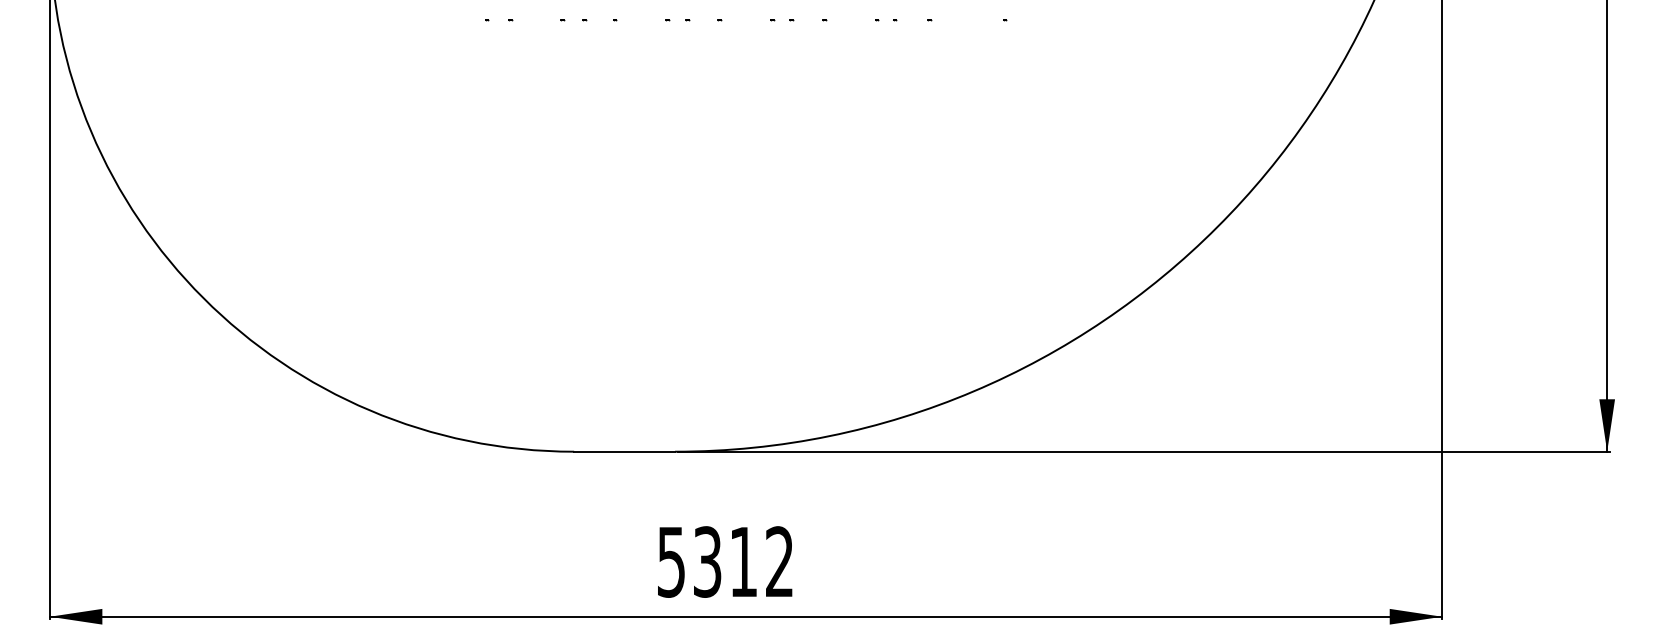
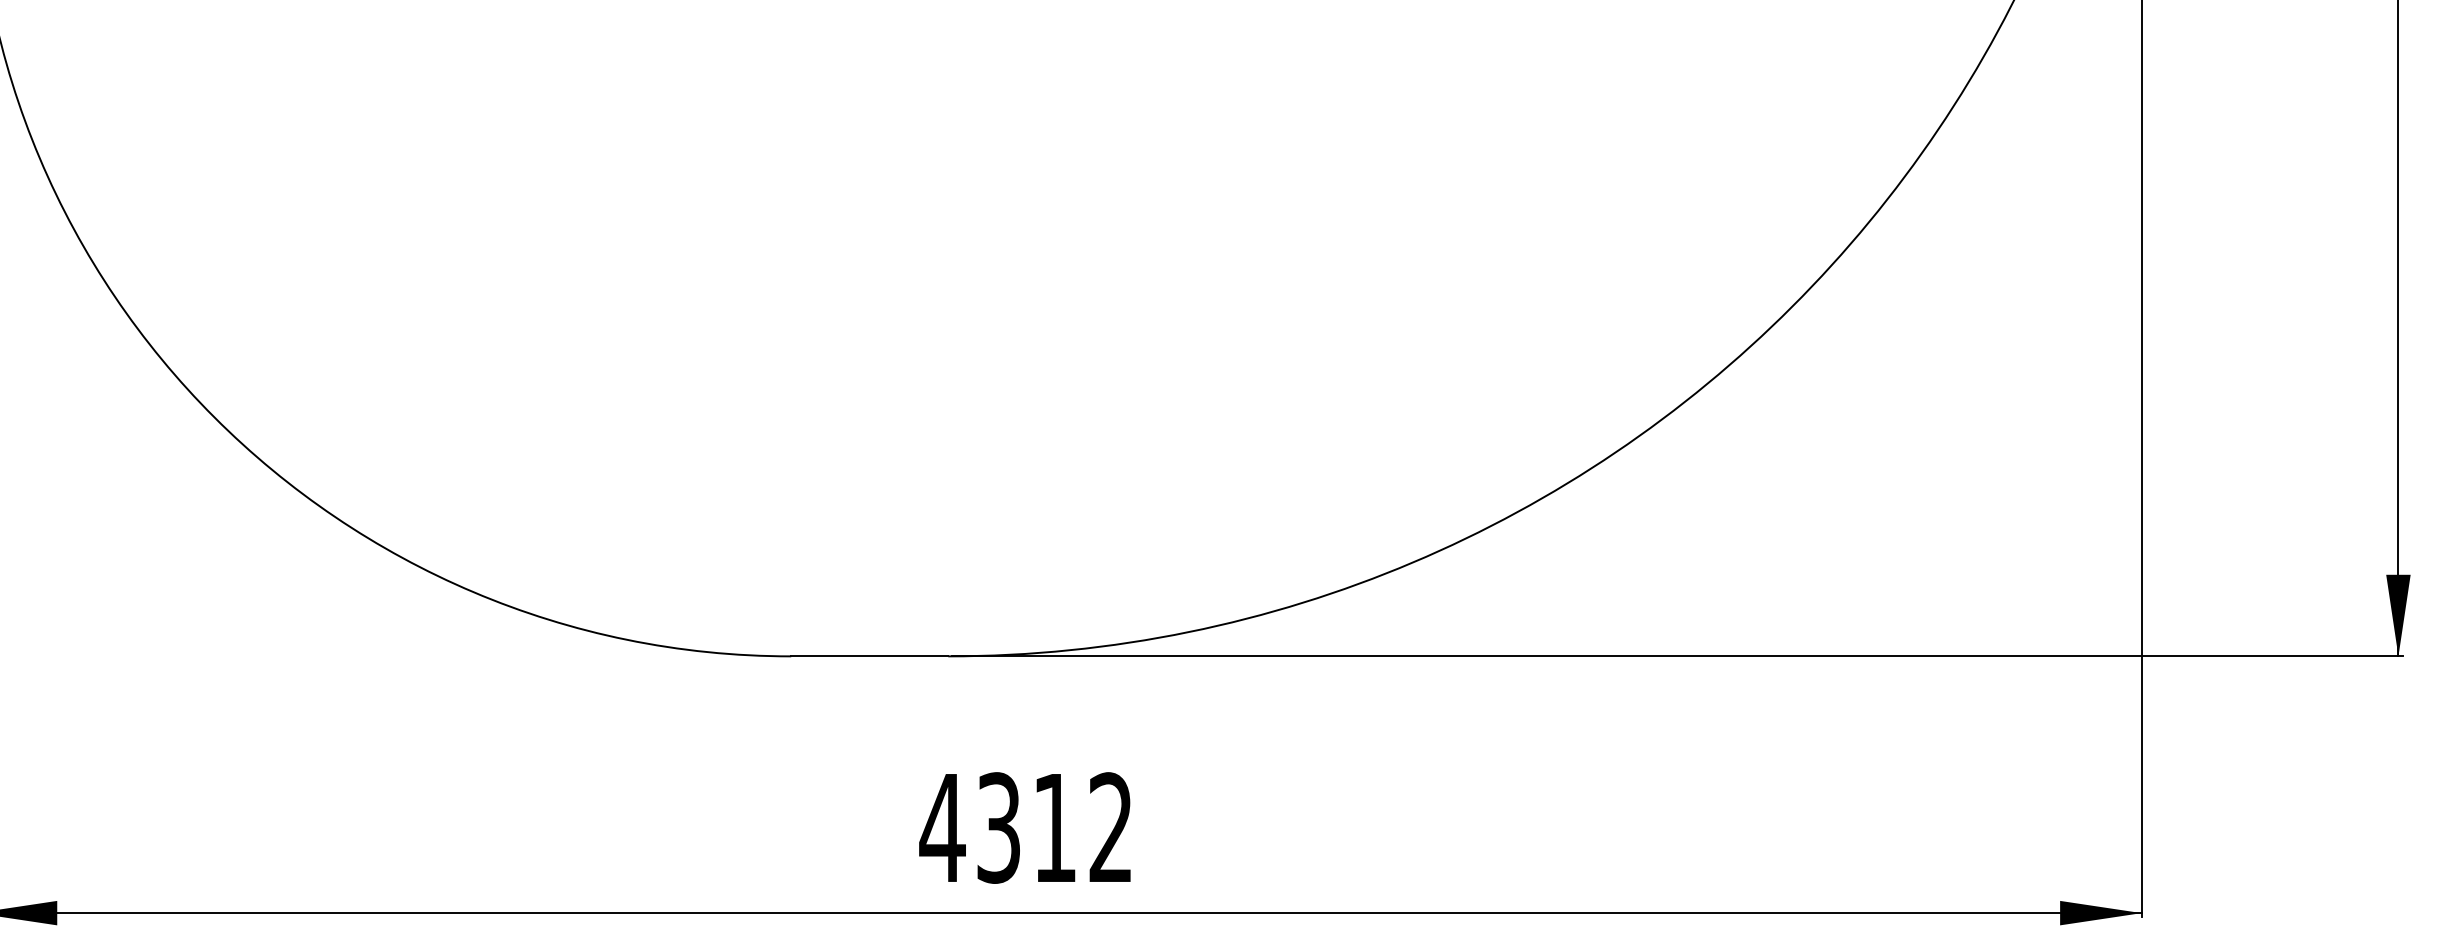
text: (671, 562) -> (942, 828), 5312 -> 4312

